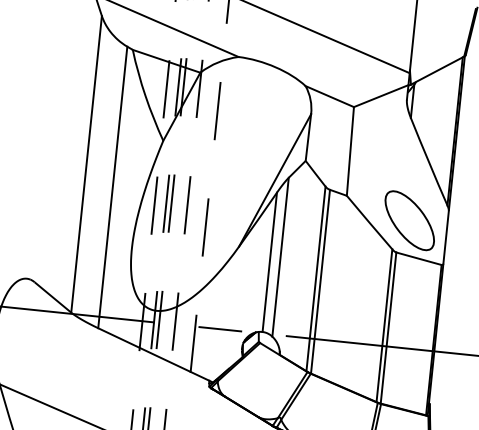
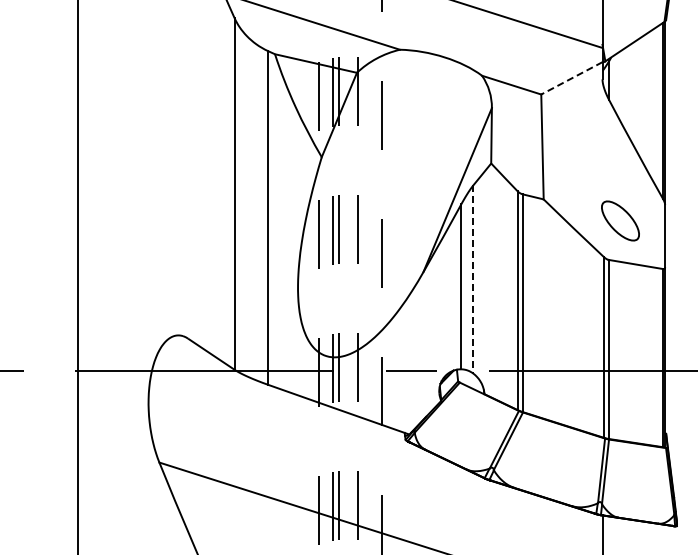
line: (380, 96) -> (571, 78), solid -> dashed
part: (409, 220) -> (620, 220), size x0.6
line: (280, 257) -> (473, 279), solid -> dashed

